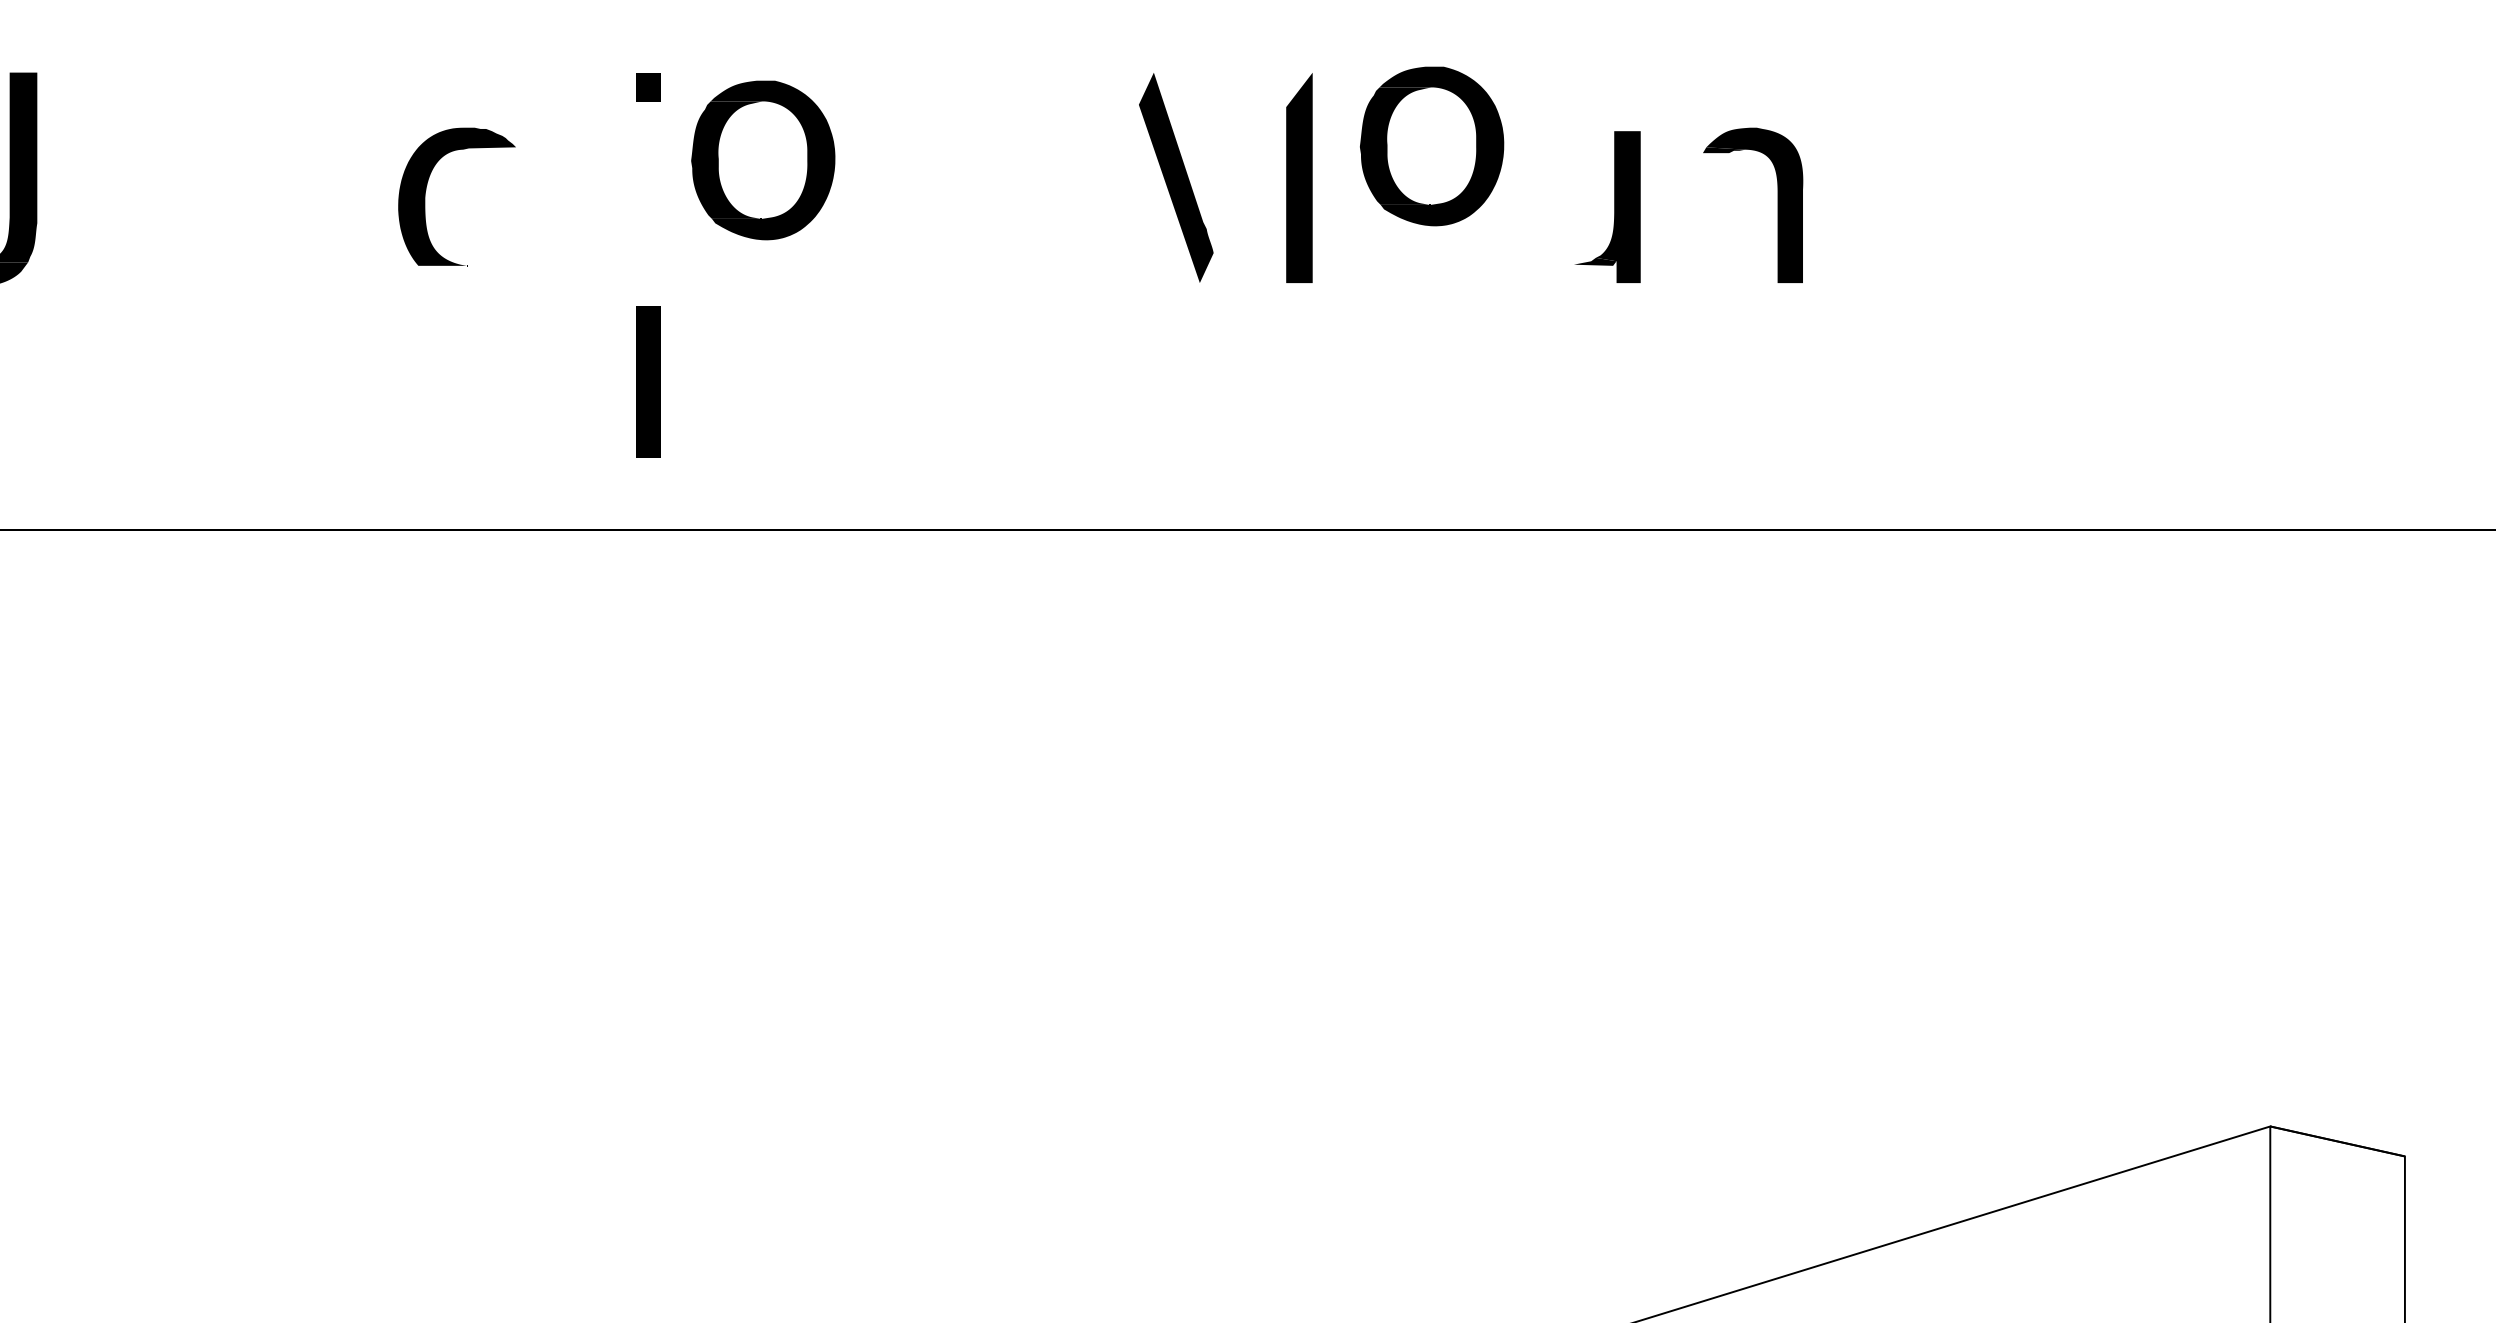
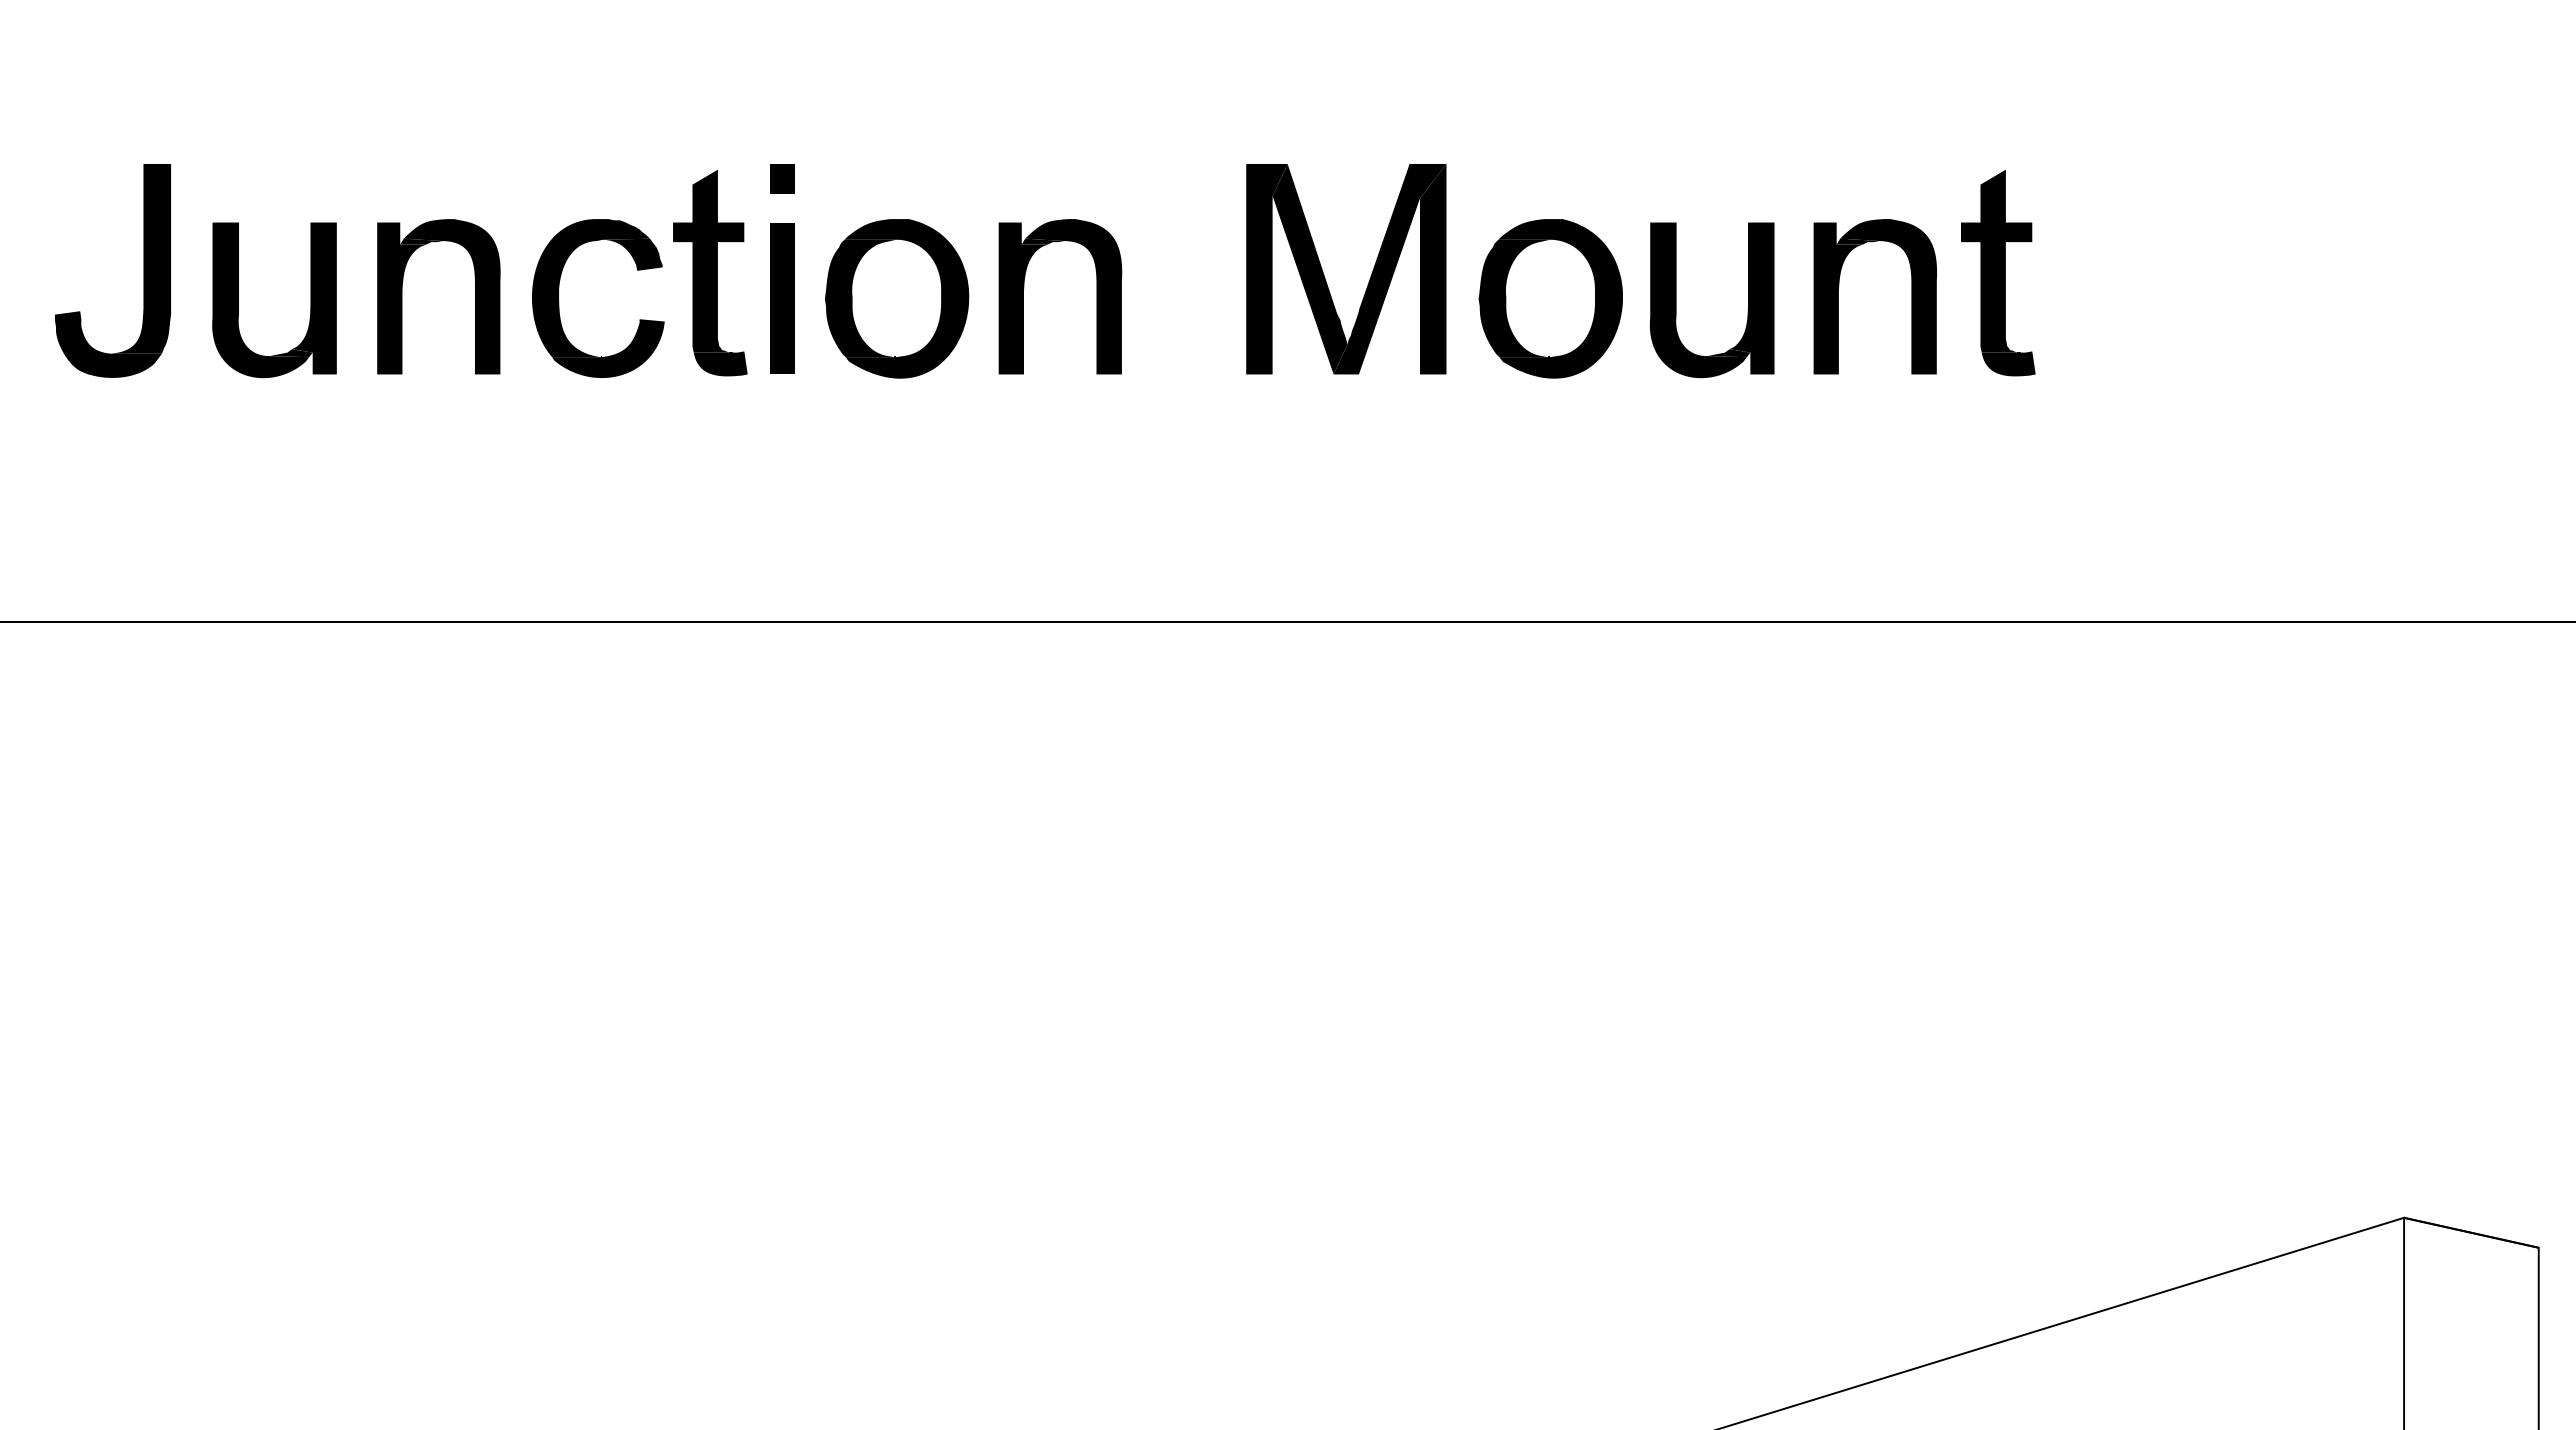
part: (1431, 146) -> (1550, 298), moved
part: (763, 160) -> (897, 298), moved
fill: (498, 163) -> (632, 254), added
fill: (1132, 177) -> (1266, 268), added
fill: (1255, 177) -> (1389, 268), added
part: (576, 182) -> (710, 273), added
part: (1864, 182) -> (1998, 273), added
part: (268, 205) -> (402, 296), added
part: (962, 205) -> (1096, 296), added
fill: (1704, 207) -> (1838, 298), added
part: (104, 209) -> (238, 300), added
fill: (1563, 209) -> (1697, 300), added
fill: (474, 257) -> (608, 348), added
part: (648, 382) -> (782, 298), moved

